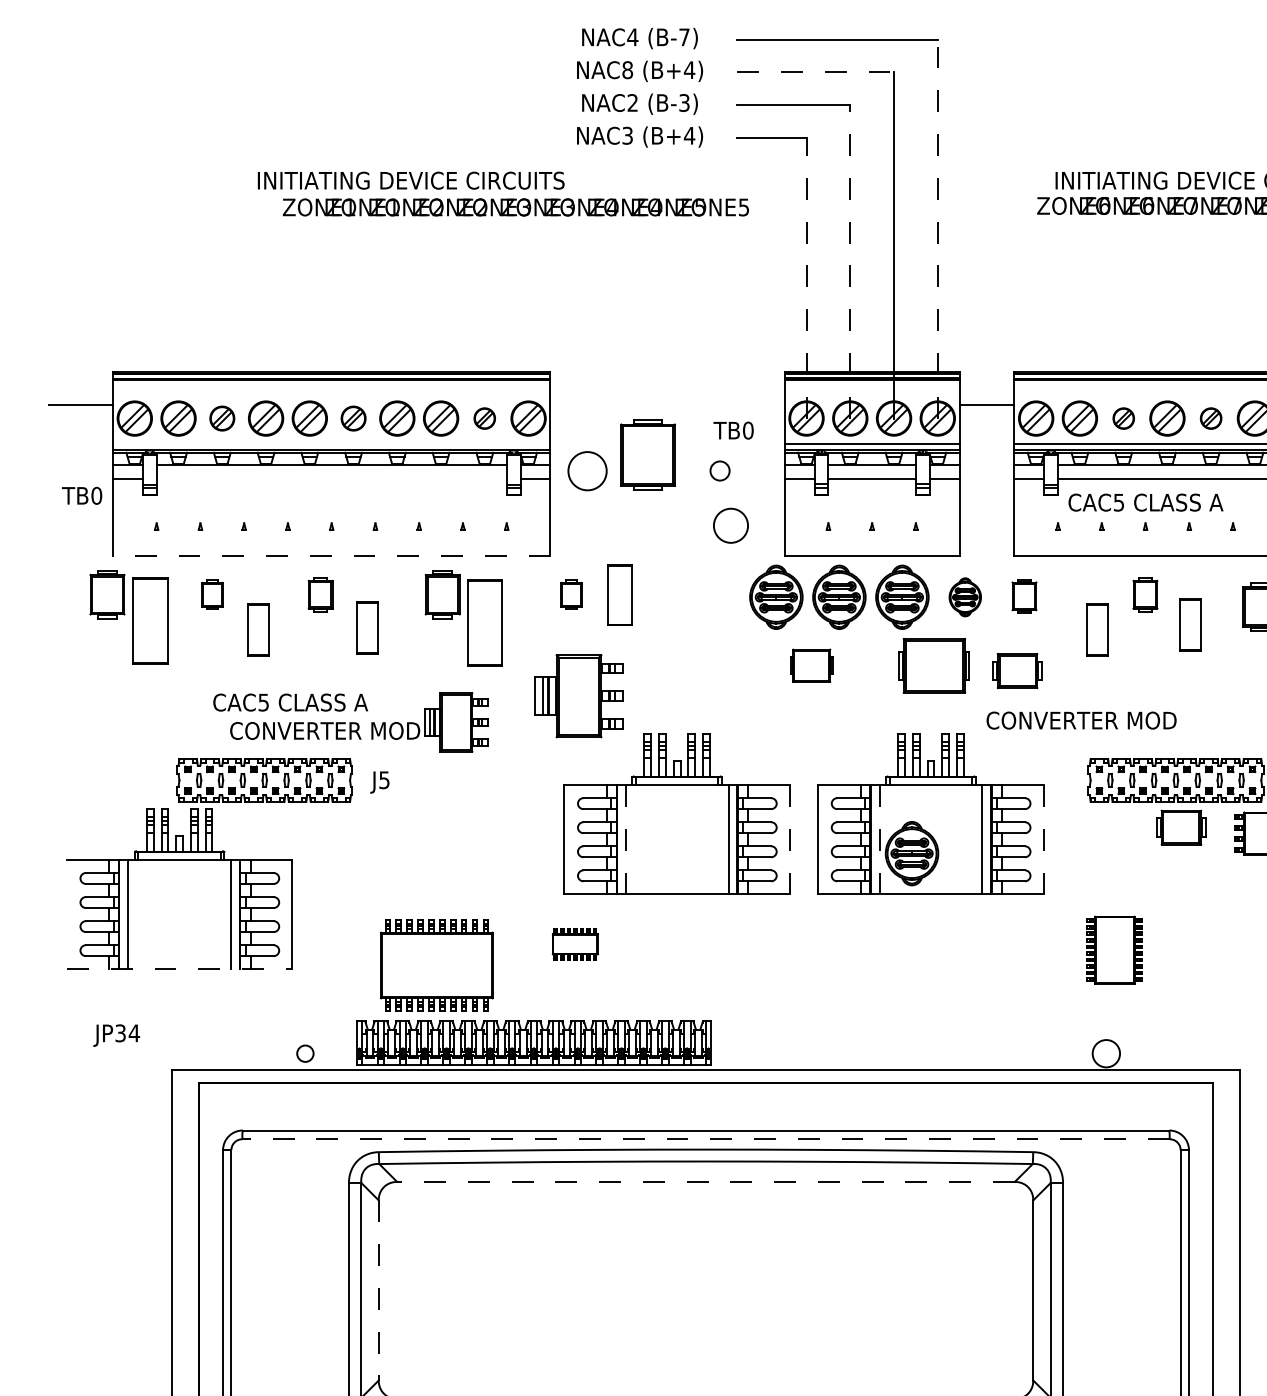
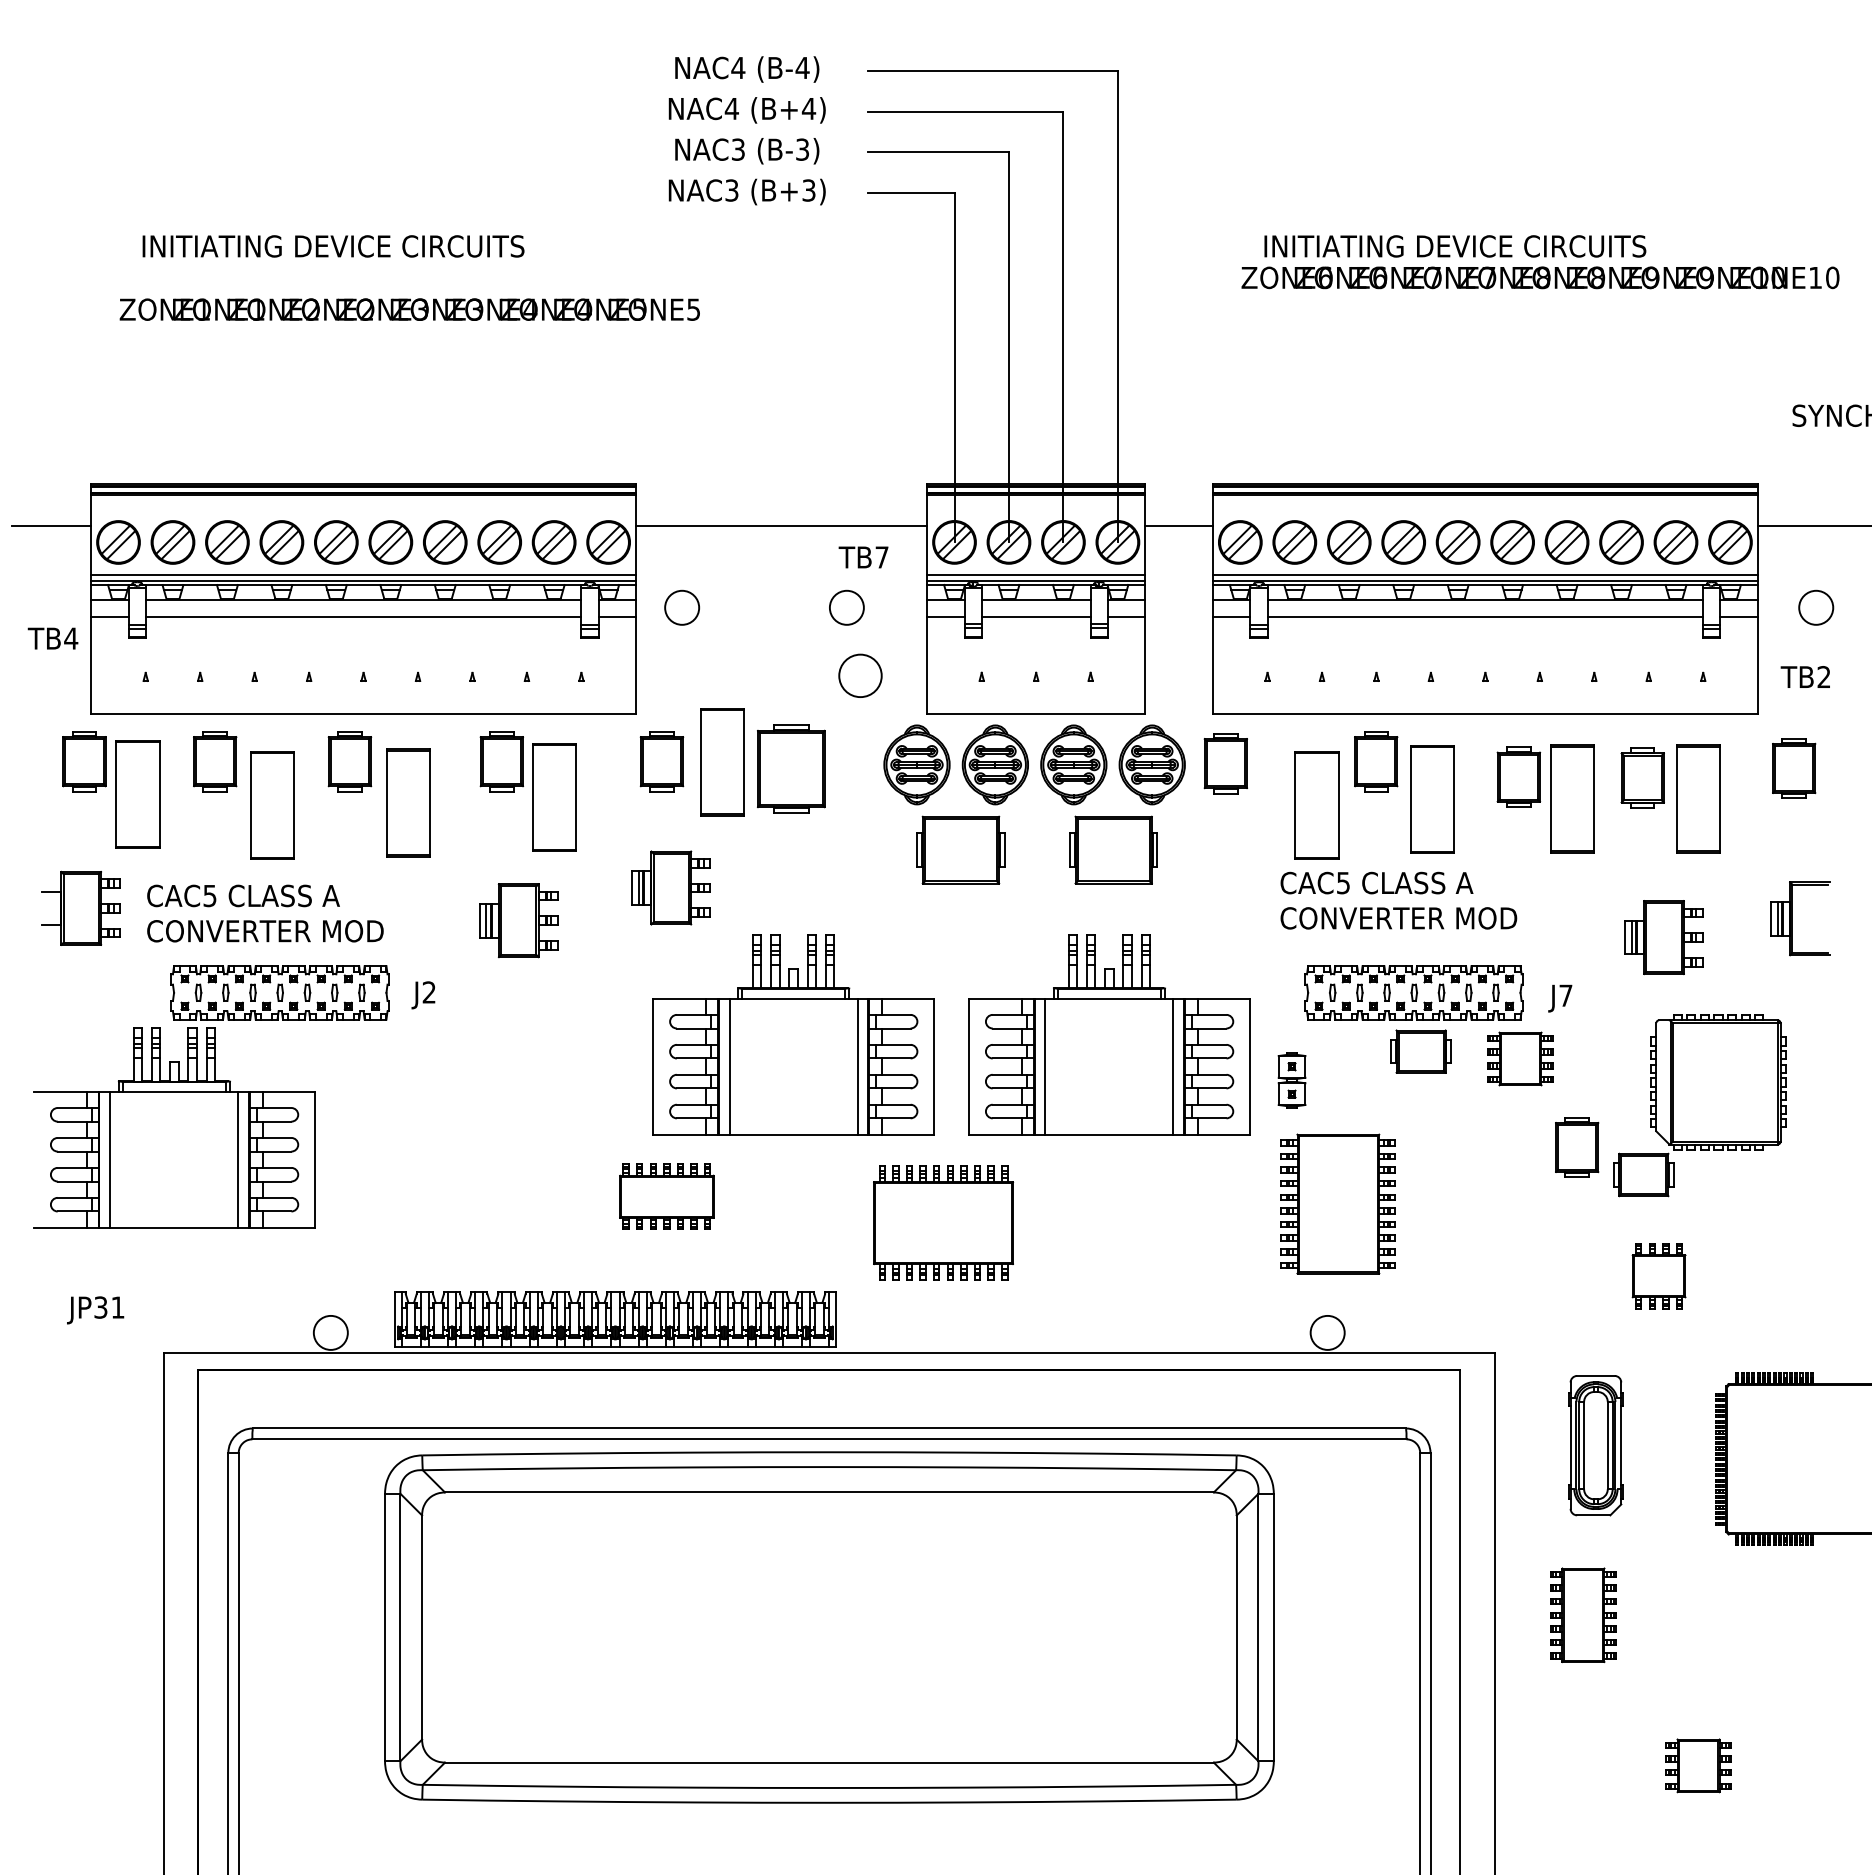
text: (684, 36) -> (802, 67), (B-7) -> (B-4)
text: (627, 69) -> (731, 108), NAC8 -> NAC4
line: (815, 72) -> (965, 111), dashed -> solid
text: (632, 102) -> (738, 149), NAC2 -> NAC3
text: (689, 135) -> (808, 190), (B+4) -> (B+3)
text: (411, 180) -> (333, 246), moved
text: (515, 207) -> (409, 309), moved
line: (937, 228) -> (1117, 306), dashed -> solid
line: (849, 261) -> (1008, 347), dashed -> solid
line: (806, 278) -> (954, 367), dashed -> solid
line: (667, 405) -> (781, 526), added
part: (222, 418) -> (227, 542), size x1.43
part: (353, 418) -> (390, 542), size x1.43
part: (484, 418) -> (553, 542), size x1.67
part: (1123, 418) -> (1349, 542), size x1.67
part: (1210, 418) -> (1457, 542), size x1.67
text: (747, 430) -> (881, 557), TB0 -> TB7
line: (331, 444) -> (363, 574), added
part: (648, 454) -> (791, 768), moved
circle: (587, 470) -> (682, 607), size x0.71
circle: (719, 470) -> (846, 607), size x1.43
line: (331, 478) -> (363, 617), added
text: (97, 495) -> (71, 638), TB0 -> TB4
text: (1145, 502) -> (1376, 882), moved
line: (331, 556) -> (363, 713), dashed -> solid
part: (212, 594) -> (215, 761), size x1.67
part: (320, 594) -> (349, 761), size x1.43
part: (571, 594) -> (661, 761), size x1.67
part: (1145, 594) -> (1376, 761), size x1.43
part: (620, 595) -> (722, 762), size x1.43
part: (964, 596) -> (1151, 764), size x1.67
part: (1024, 596) -> (1225, 763), size x1.43
part: (1190, 625) -> (1432, 799), size x1.67
part: (367, 627) -> (408, 802), size x1.67
part: (258, 629) -> (272, 805), size x1.67
part: (1097, 629) -> (1316, 805), size x1.67
part: (811, 665) -> (960, 849), size x1.67
part: (1017, 670) -> (1216, 856), removed
part: (578, 695) -> (670, 887), size x0.71
text: (290, 702) -> (243, 895), moved
part: (104, 711) -> (80, 907), added
text: (1081, 720) -> (1398, 918), moved
text: (325, 731) -> (265, 931), moved
text: (383, 780) -> (428, 992), J5 -> J2
line: (625, 839) -> (729, 1066), dashed -> solid
line: (789, 839) -> (933, 1066), dashed -> solid
line: (879, 839) -> (1045, 1066), dashed -> solid
line: (1043, 839) -> (1249, 1066), dashed -> solid
part: (1077, 850) -> (1291, 1080), added
part: (911, 853) -> (1085, 1083), removed
part: (575, 944) -> (666, 1196), size x1.67
part: (1114, 949) -> (1337, 1203), size x1.67
part: (436, 964) -> (943, 1222), moved
line: (179, 969) -> (174, 1227), dashed -> solid
text: (133, 1033) -> (117, 1307), JP34 -> JP31
circle: (305, 1053) -> (330, 1332), size x1.67
line: (705, 1139) -> (828, 1439), dashed -> solid
line: (705, 1181) -> (828, 1492), dashed -> solid
line: (379, 1291) -> (422, 1628), dashed -> solid

